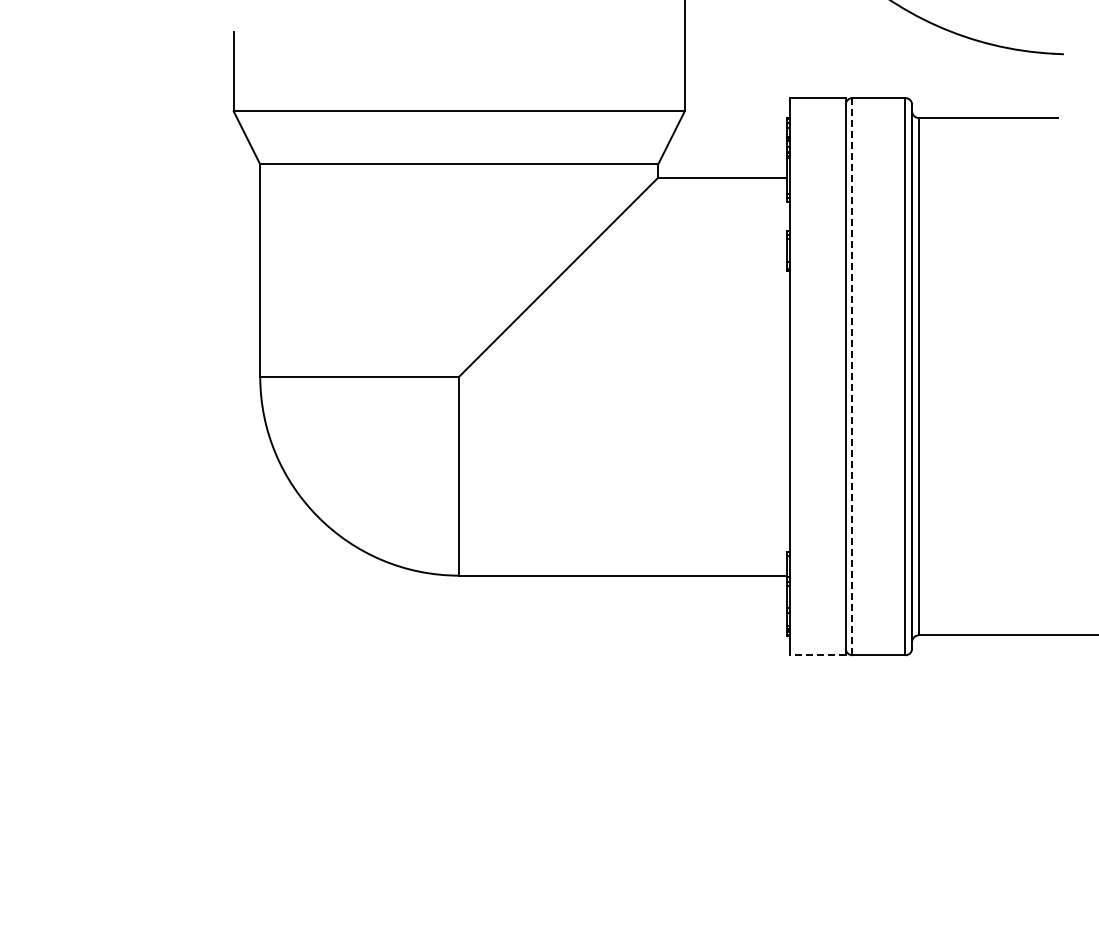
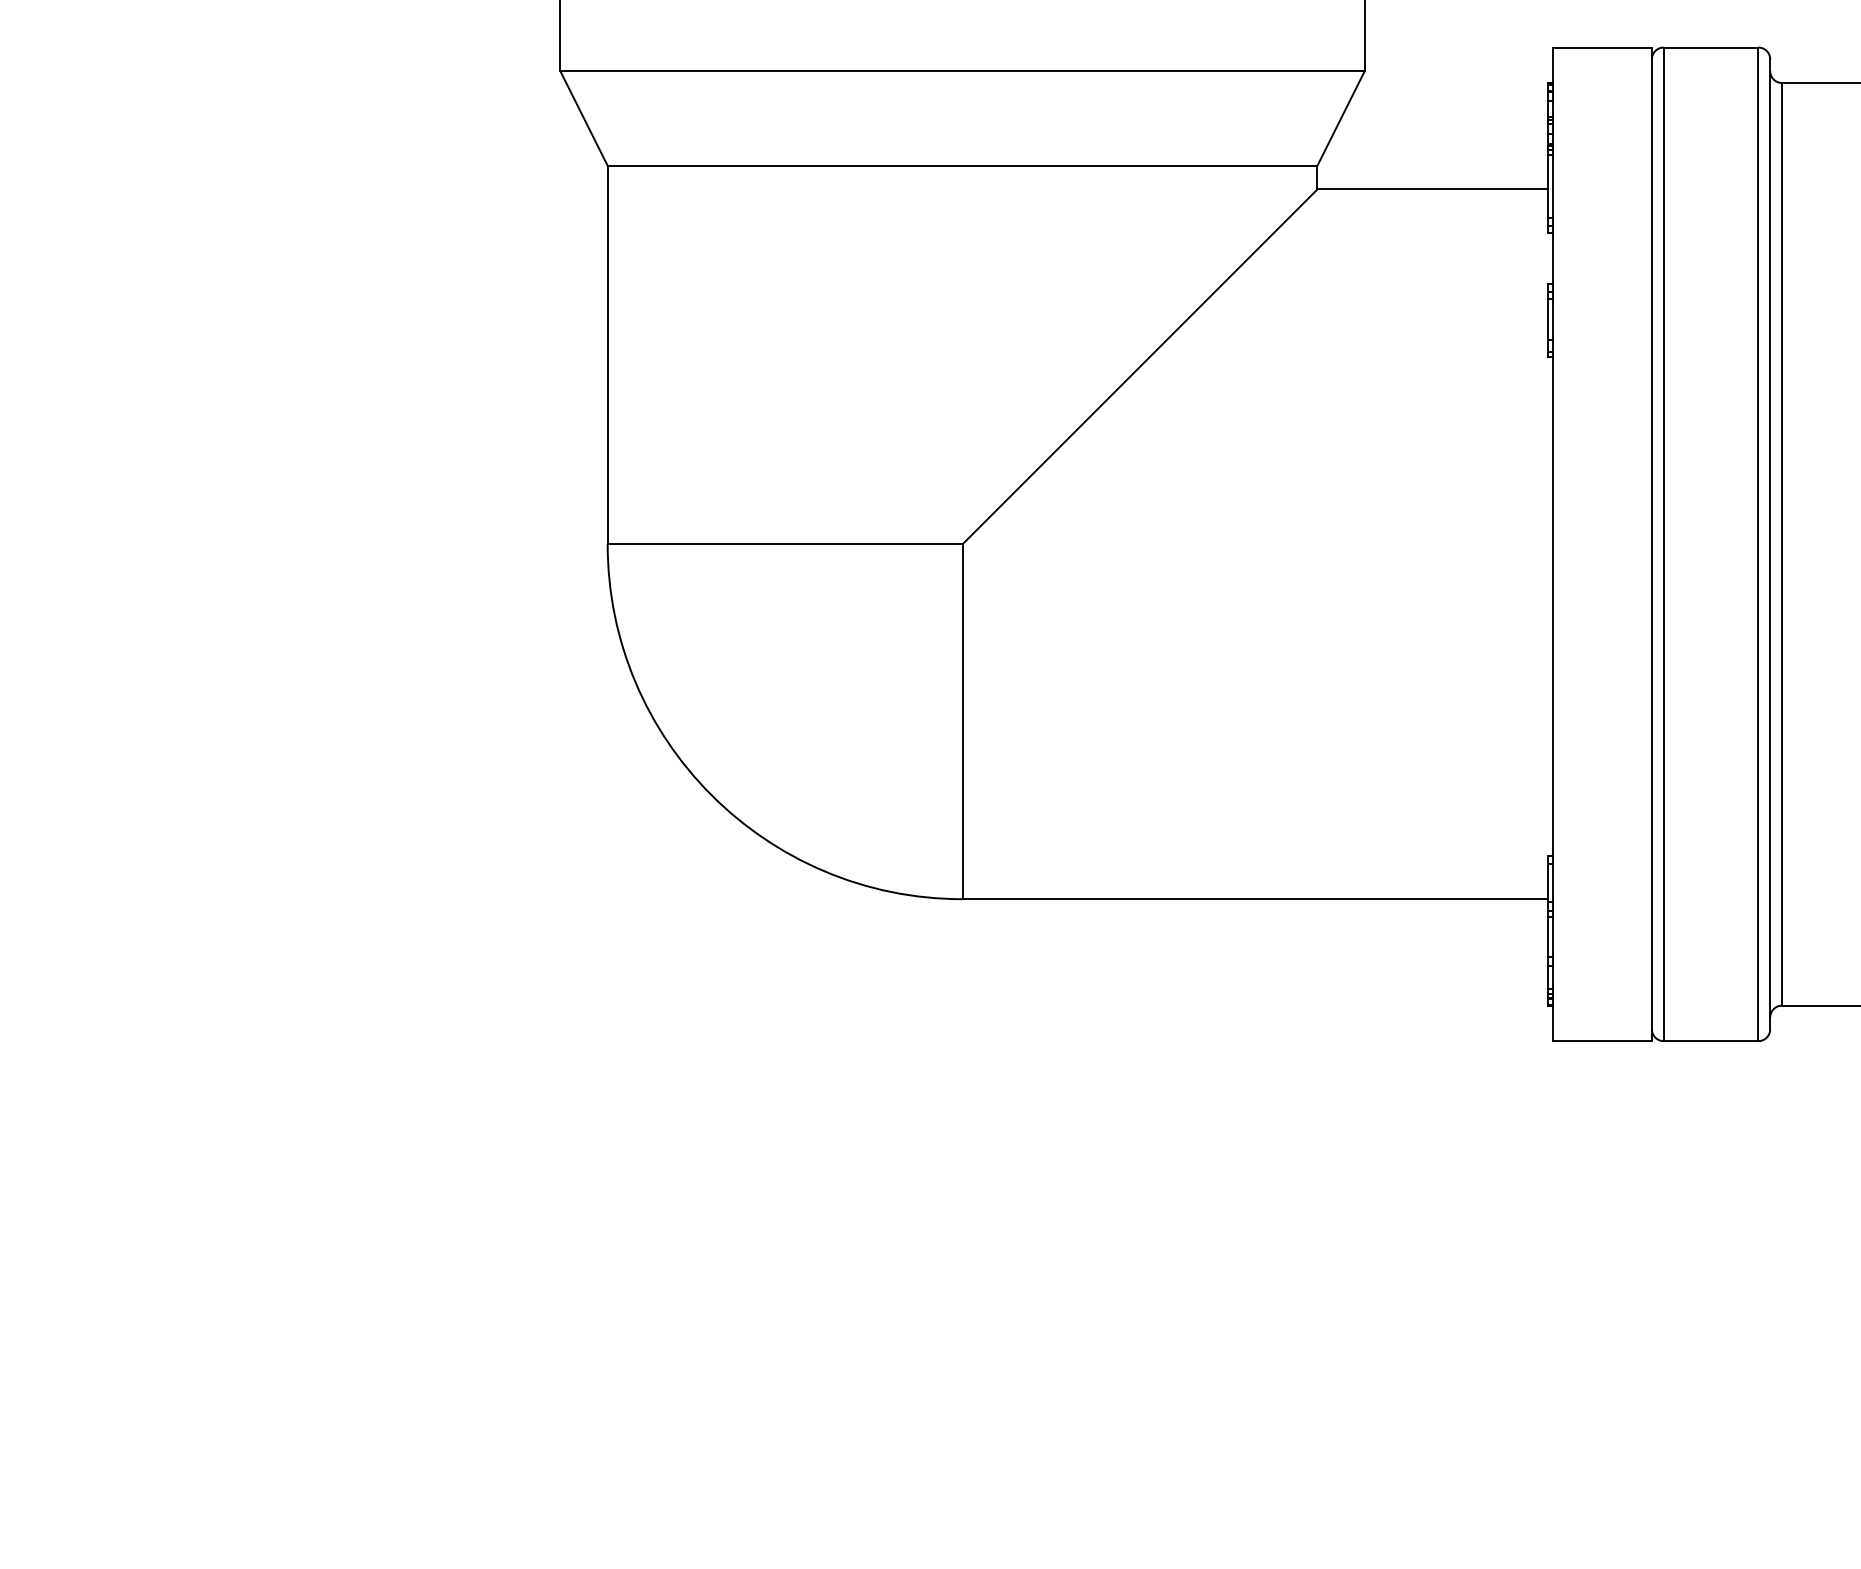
line: (852, 376) -> (1663, 543), dashed -> solid
line: (817, 655) -> (1601, 1041), dashed -> solid

